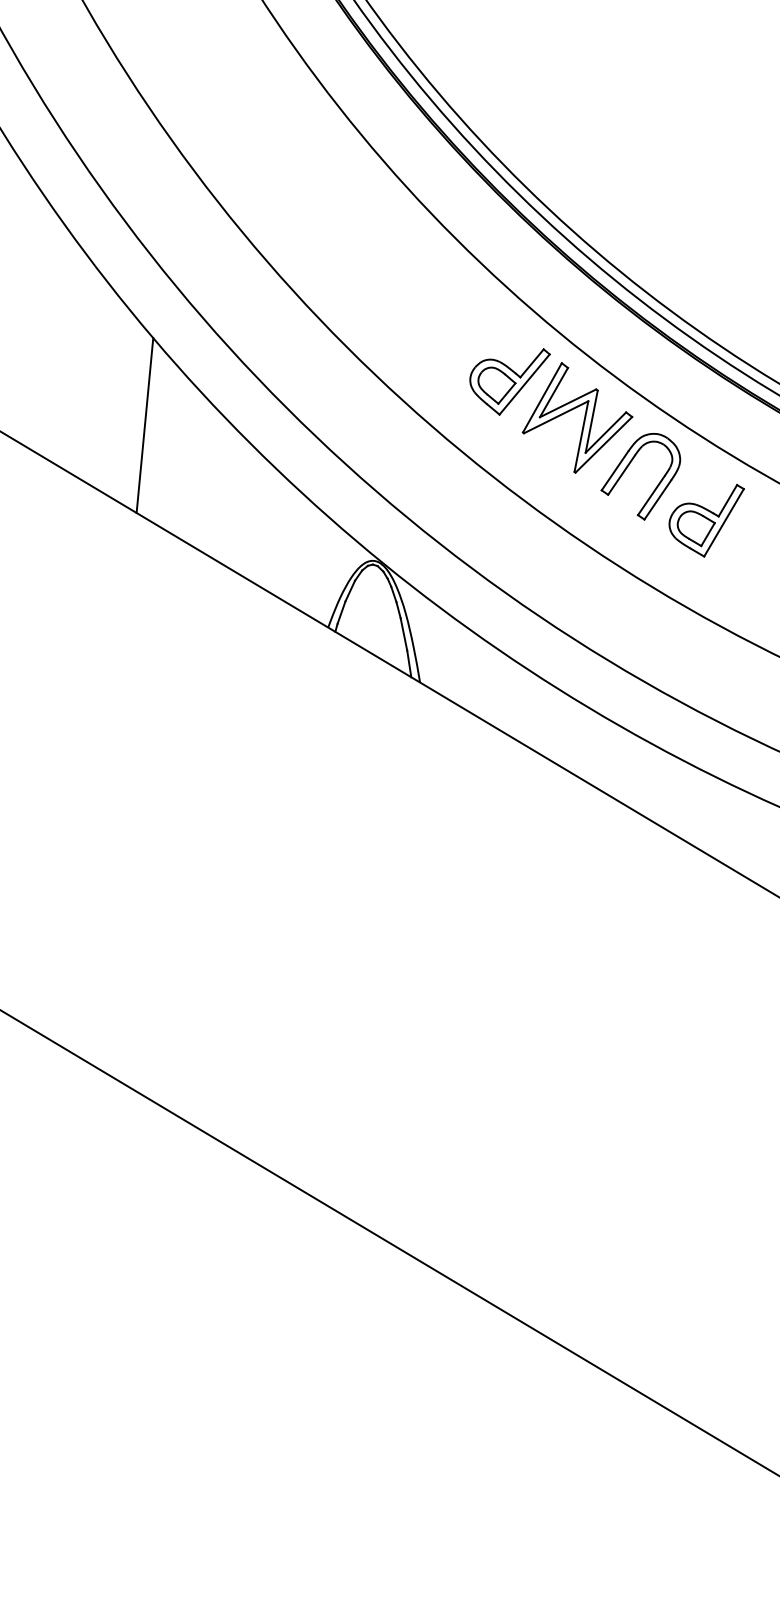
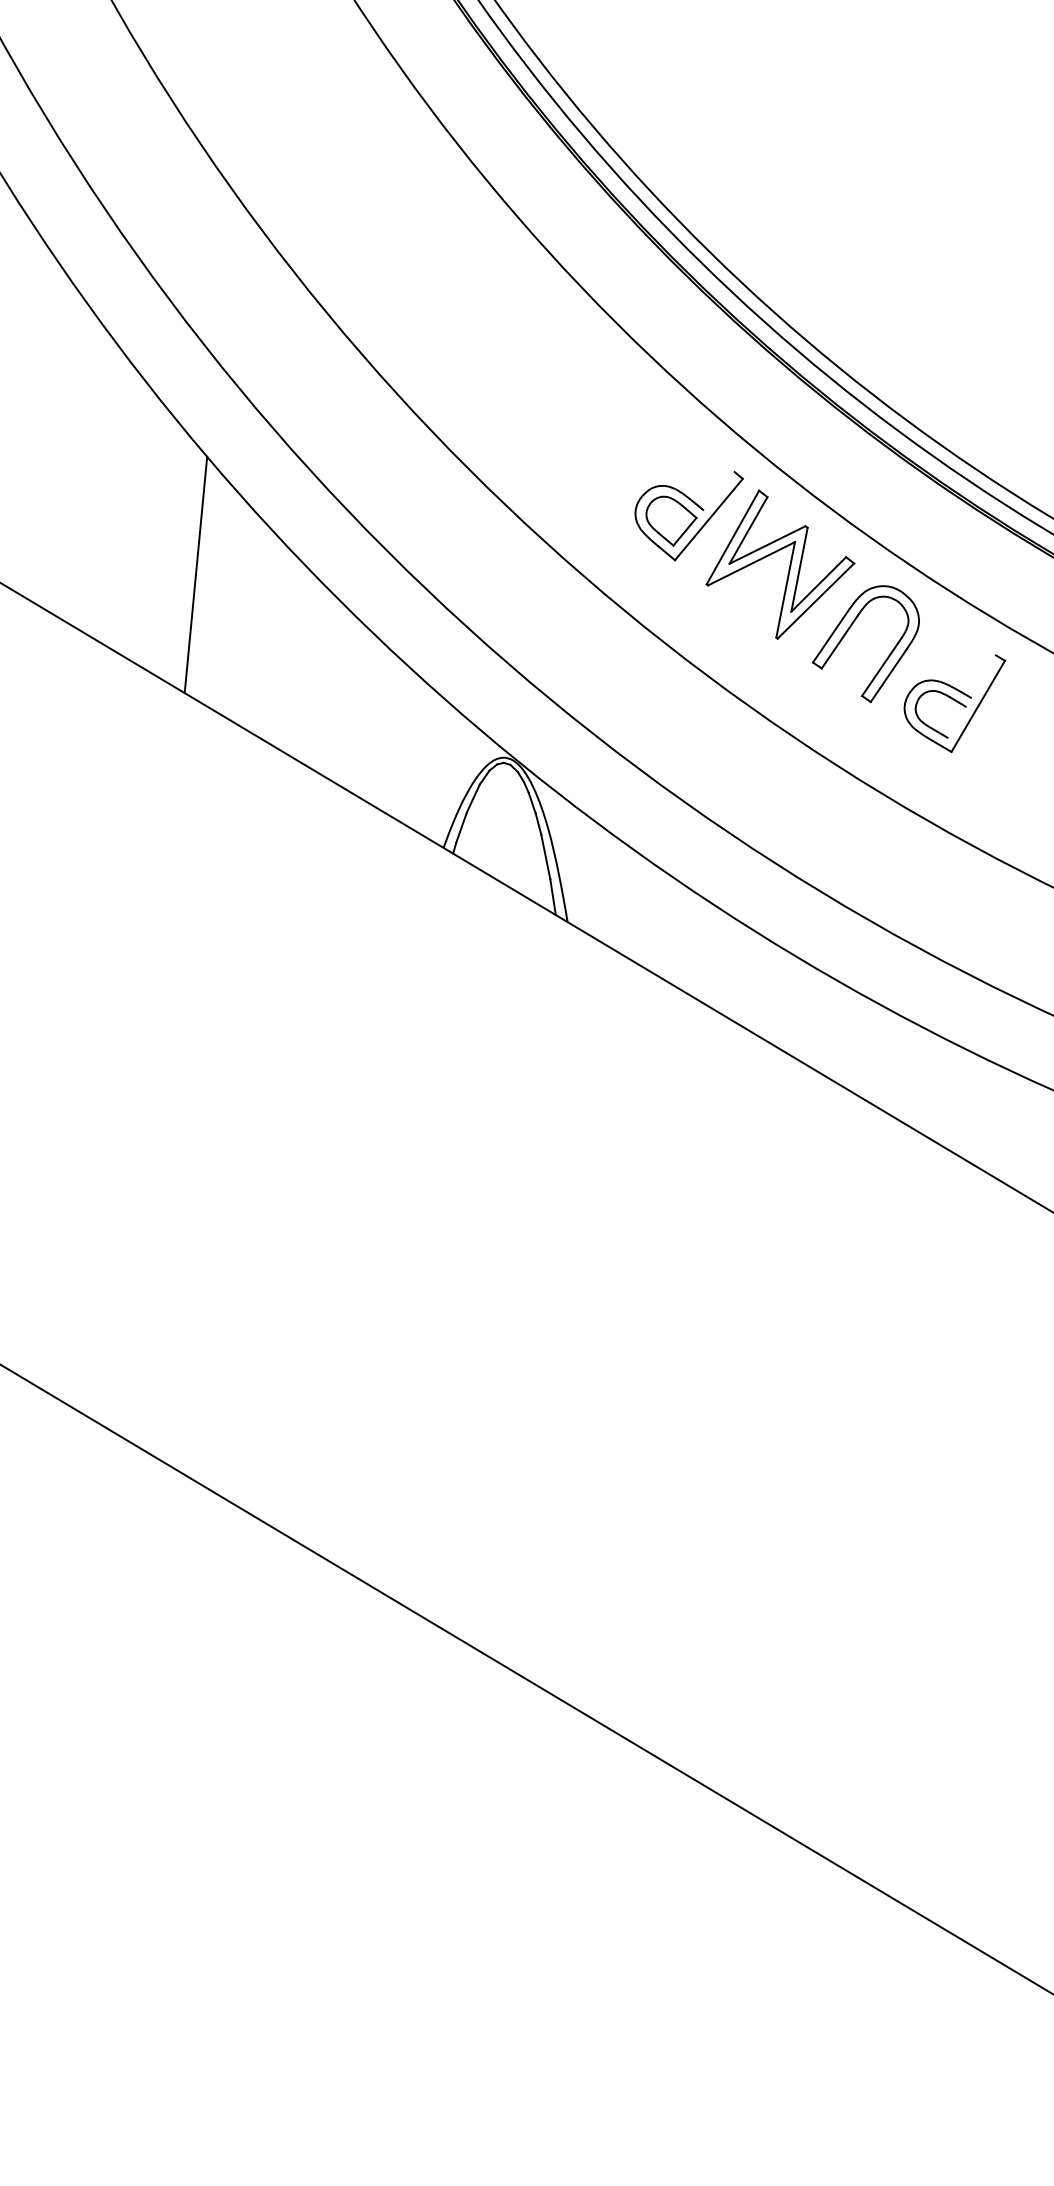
line: (531, 363) -> (718, 490), removed
line: (727, 500) -> (983, 676), removed
line: (707, 534) -> (956, 721), removed

